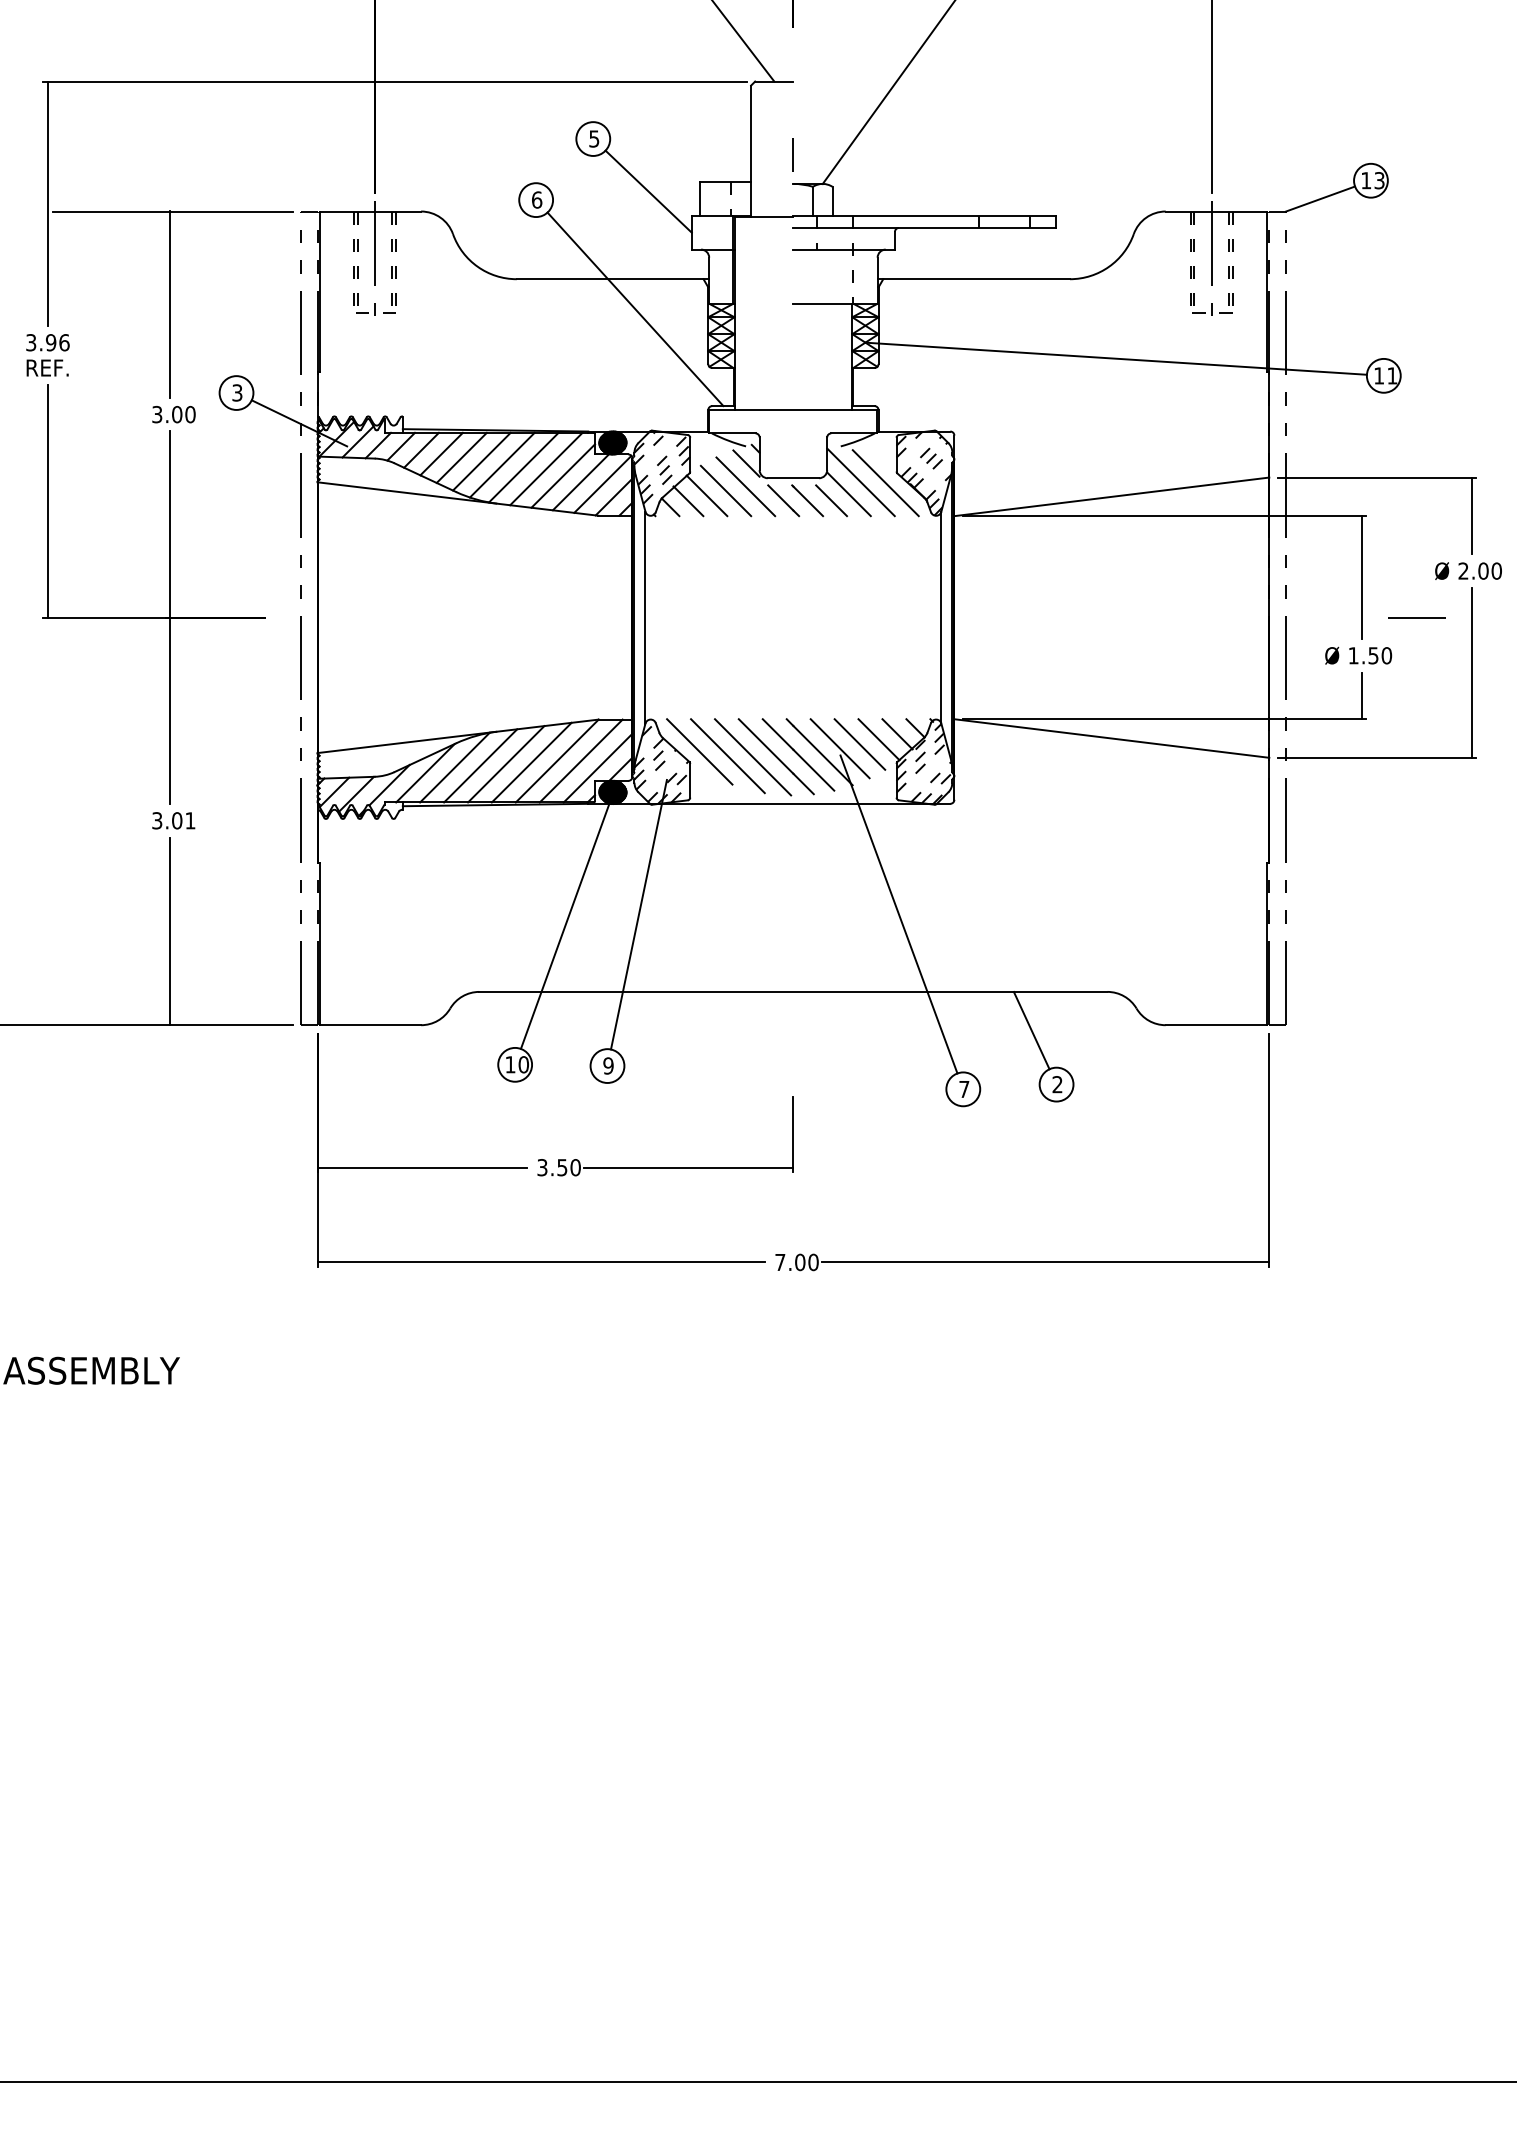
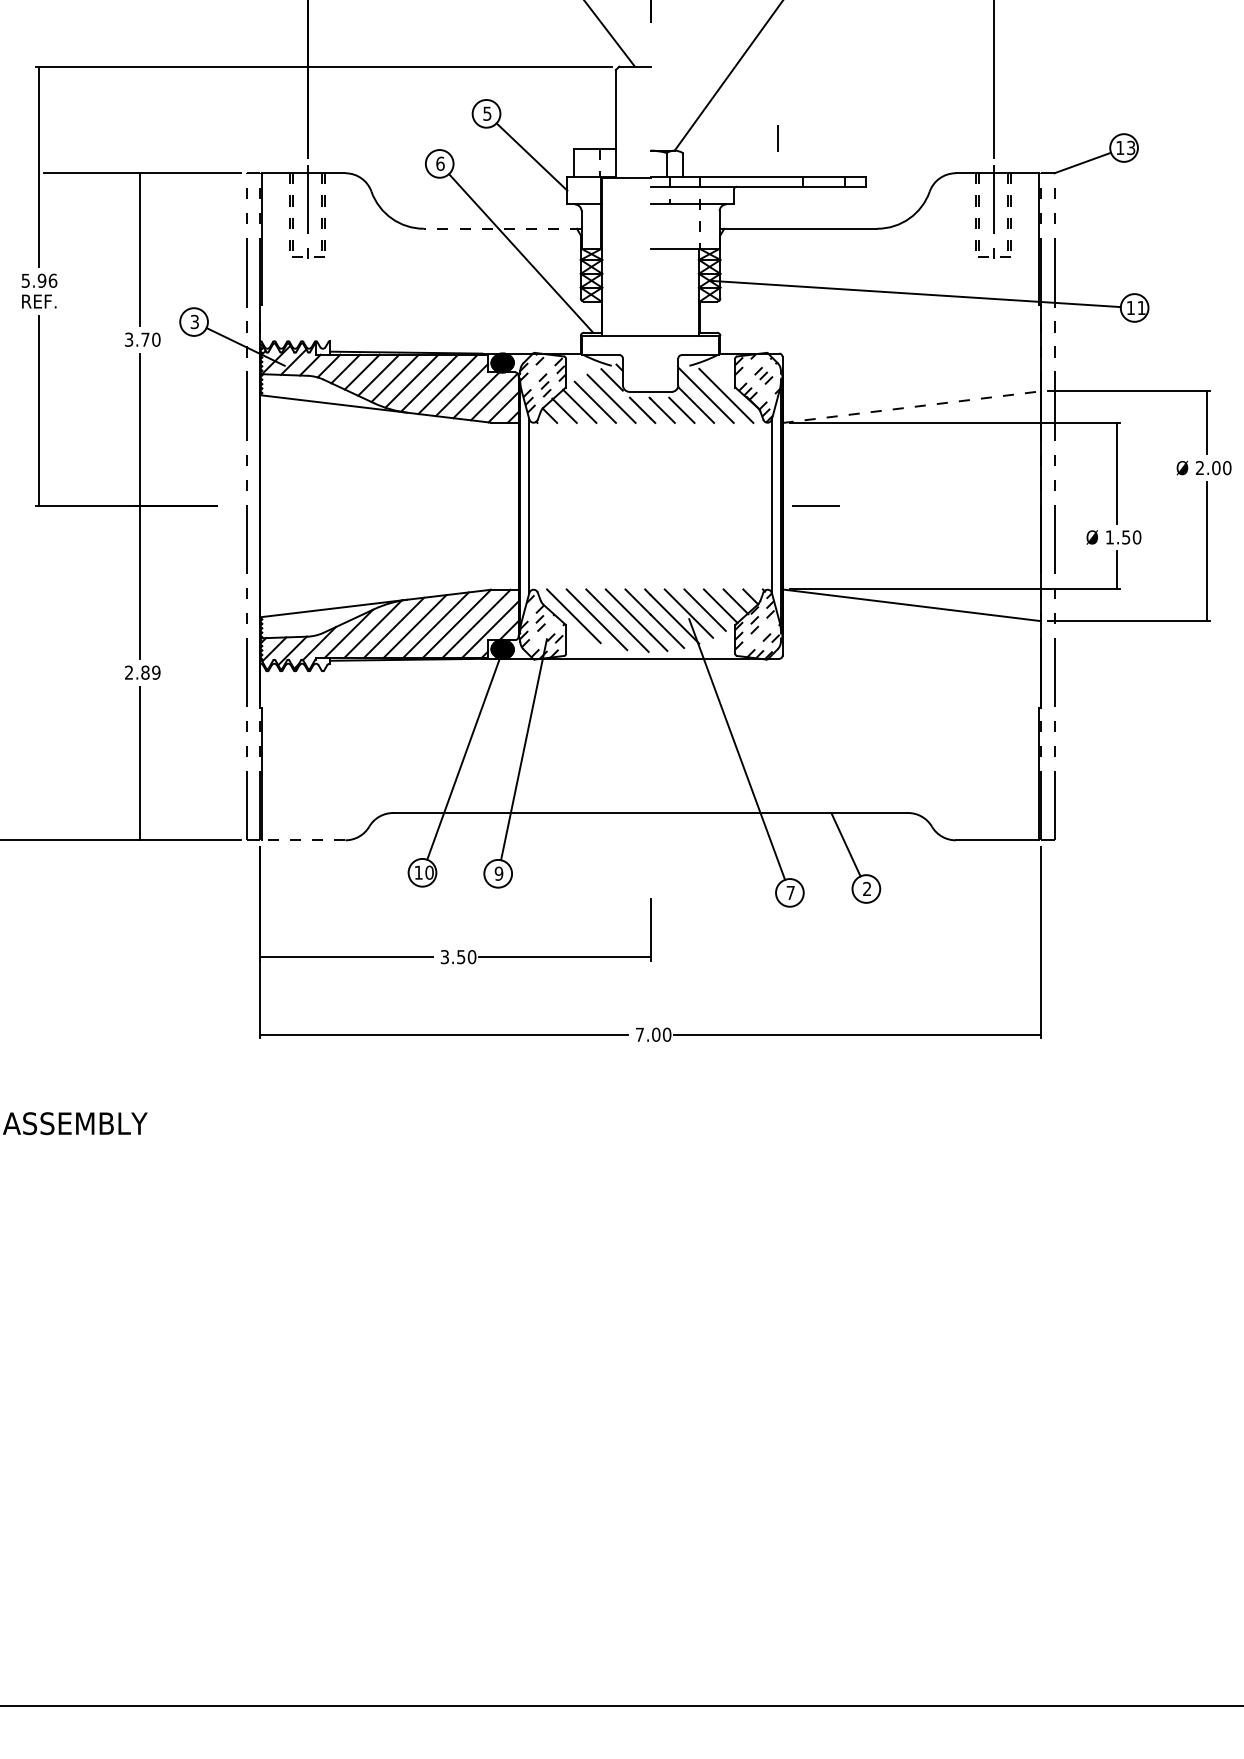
line: (792, 154) -> (776, 137), moved
line: (612, 279) -> (502, 228), solid -> dashed
text: (31, 342) -> (26, 280), 3.96 -> 5.96
text: (177, 414) -> (145, 339), 3.00 -> 3.70
line: (1111, 496) -> (911, 406), solid -> dashed
line: (1416, 617) -> (815, 506), moved
text: (173, 820) -> (142, 672), 3.01 -> 2.89
line: (370, 1025) -> (303, 840), solid -> dashed

